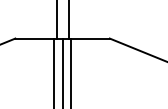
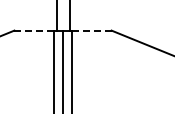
line: (34, 38) -> (34, 30), solid -> dashed
line: (90, 38) -> (91, 30), solid -> dashed

